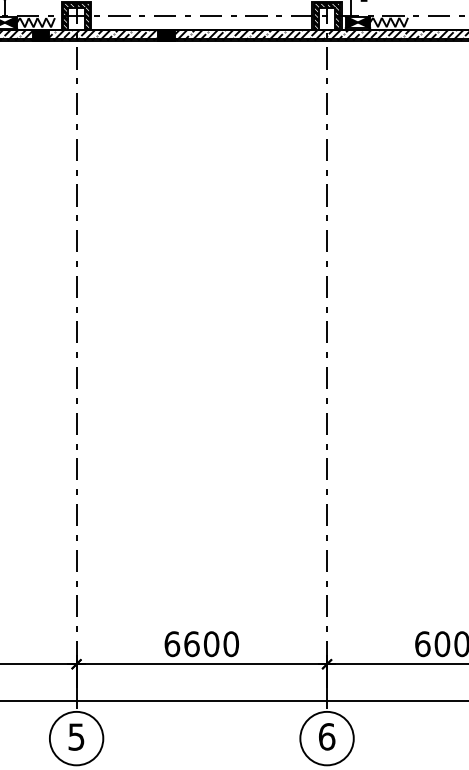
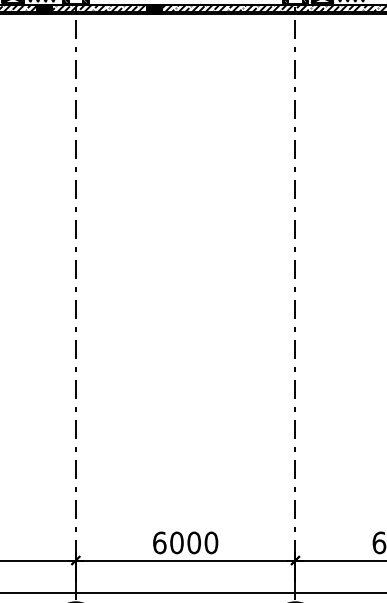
text: (191, 643) -> (176, 542), 6600 -> 6000

